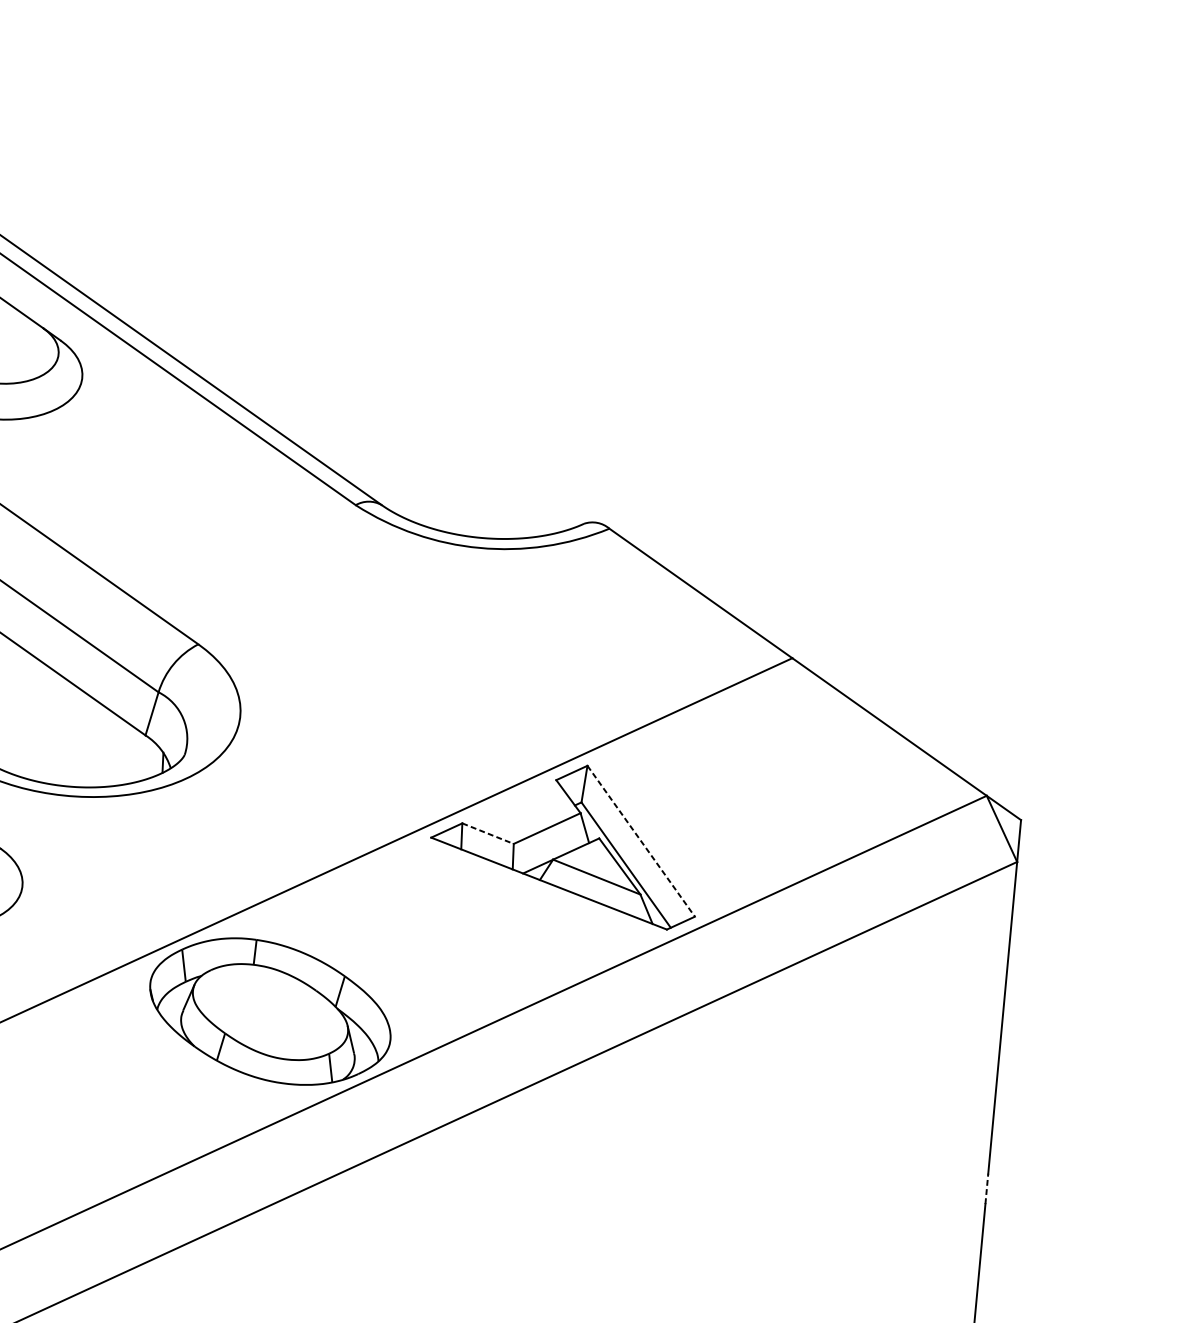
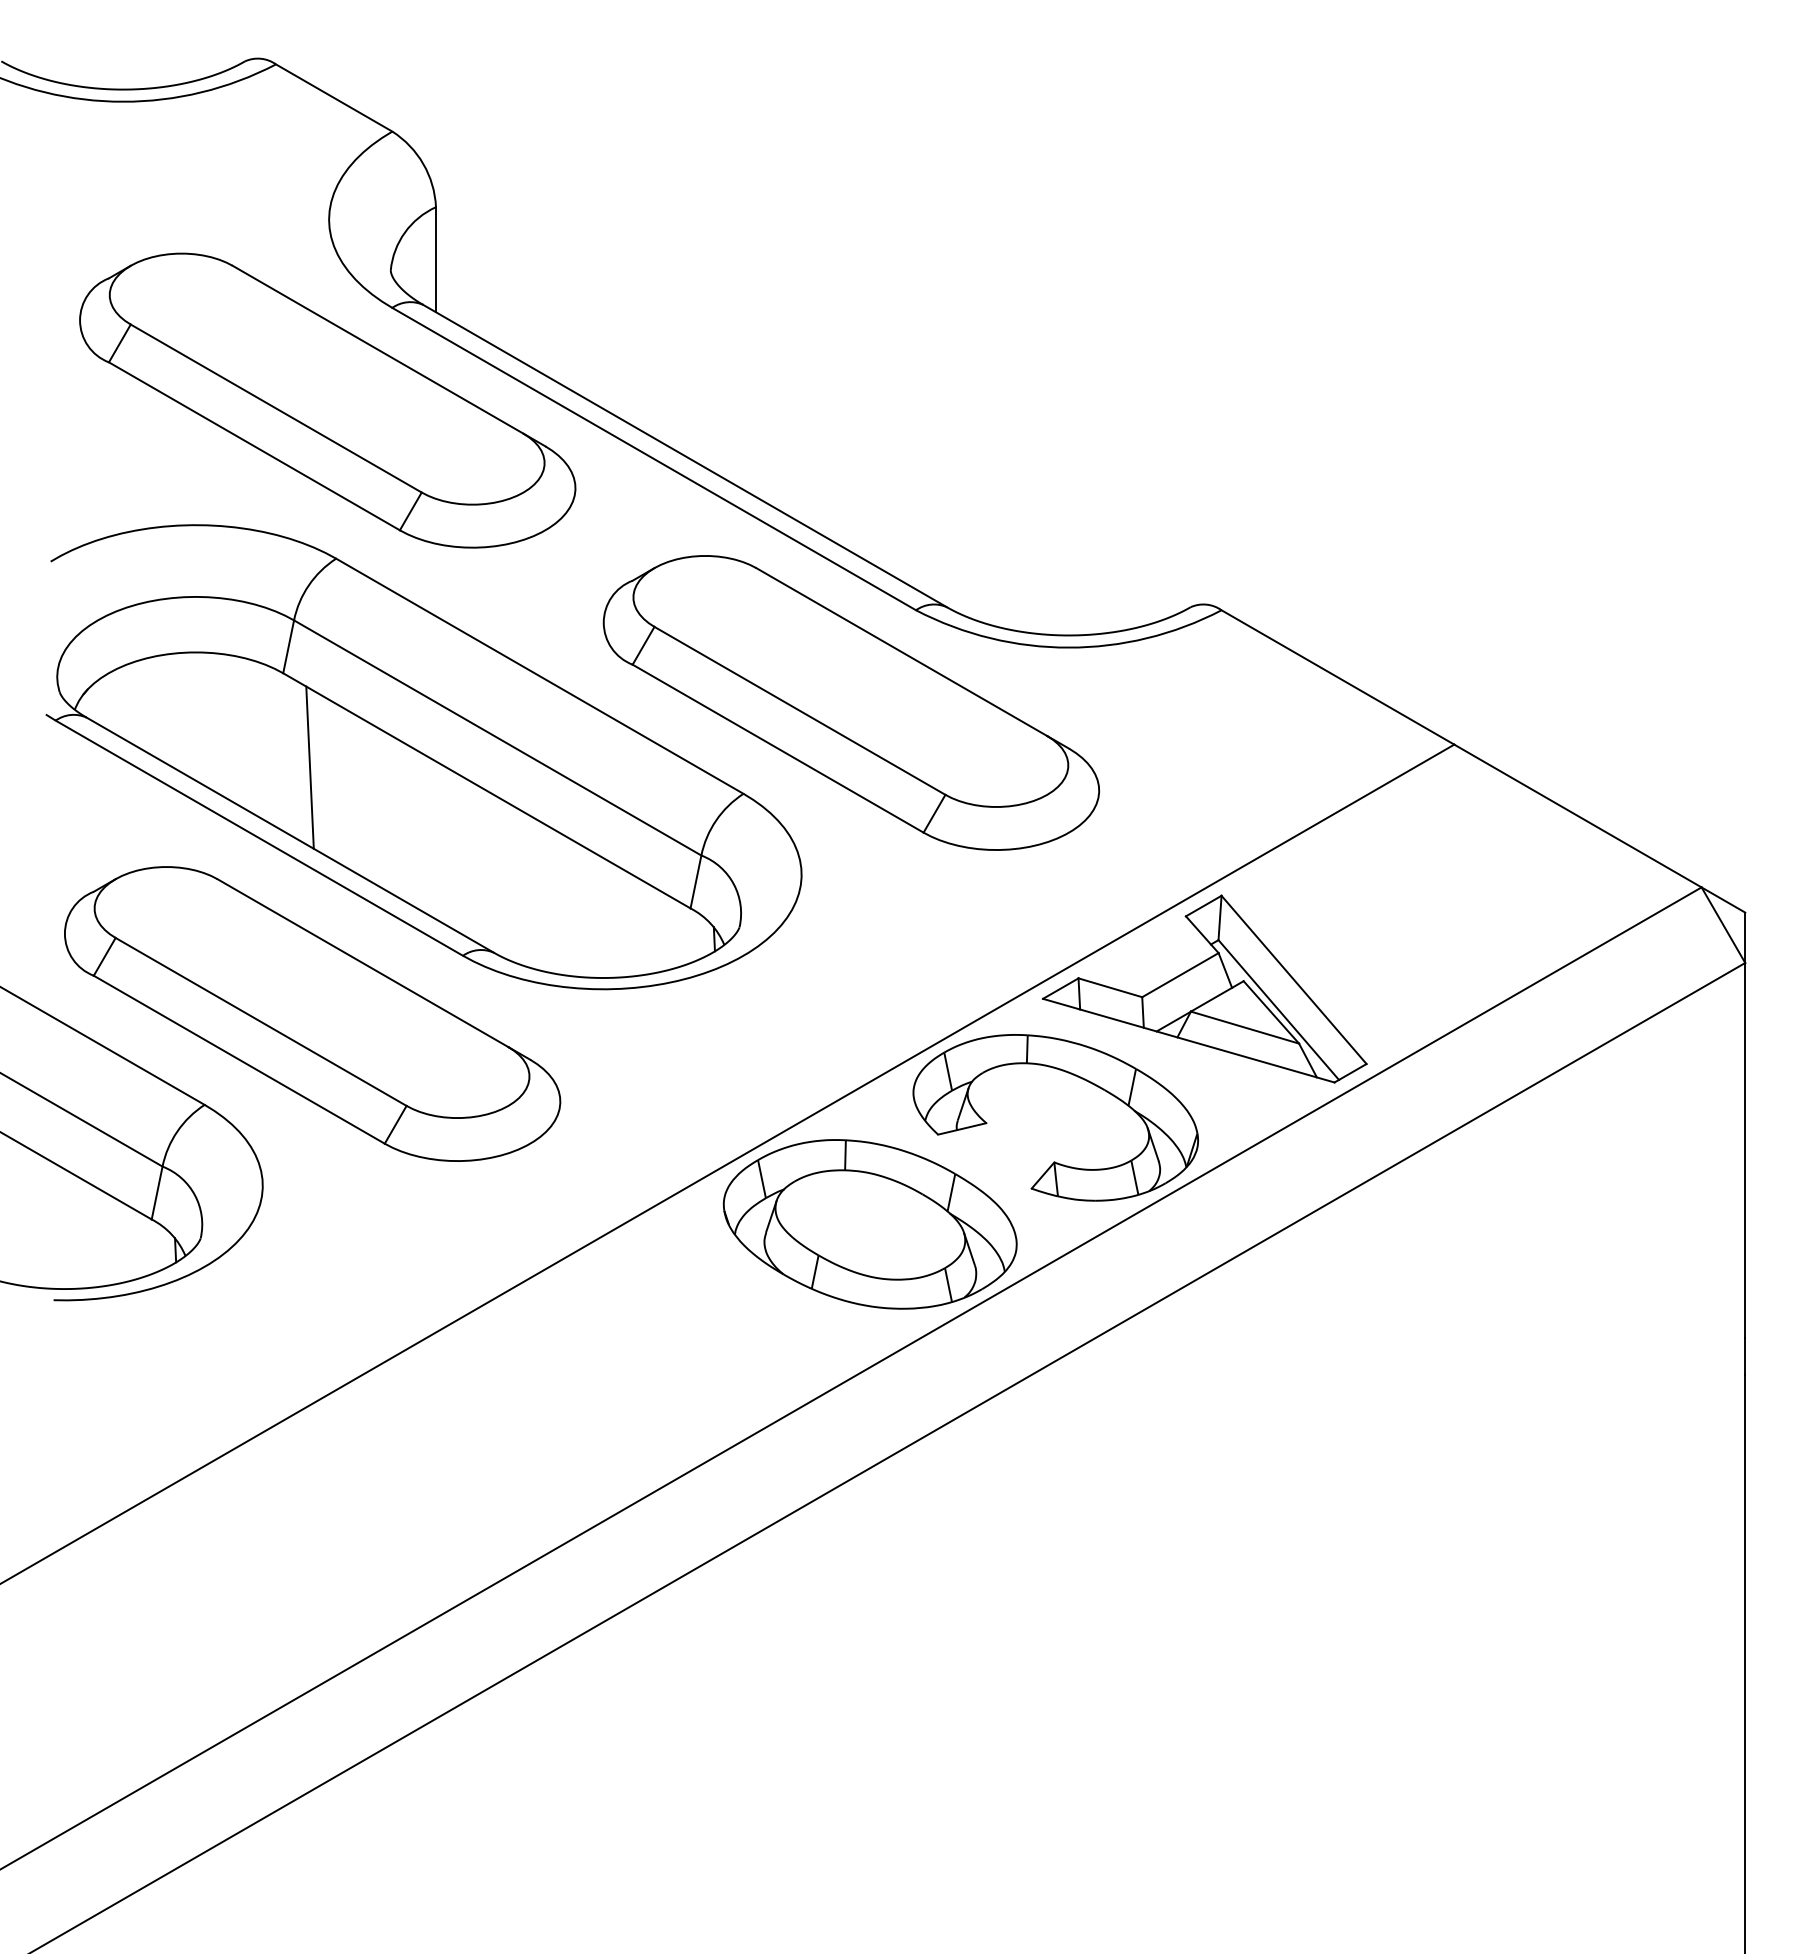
part: (295, 576) -> (851, 702), added
line: (488, 833) -> (1110, 987), dashed -> solid
line: (641, 841) -> (1294, 980), dashed -> solid
part: (429, 973) -> (1055, 1161), added
line: (987, 1188) -> (1745, 1356), dashed -> solid

